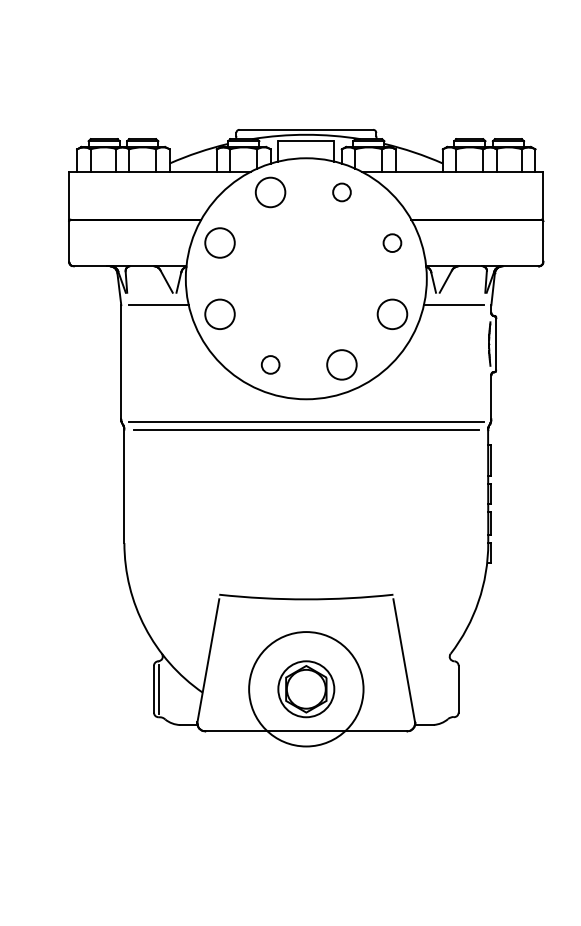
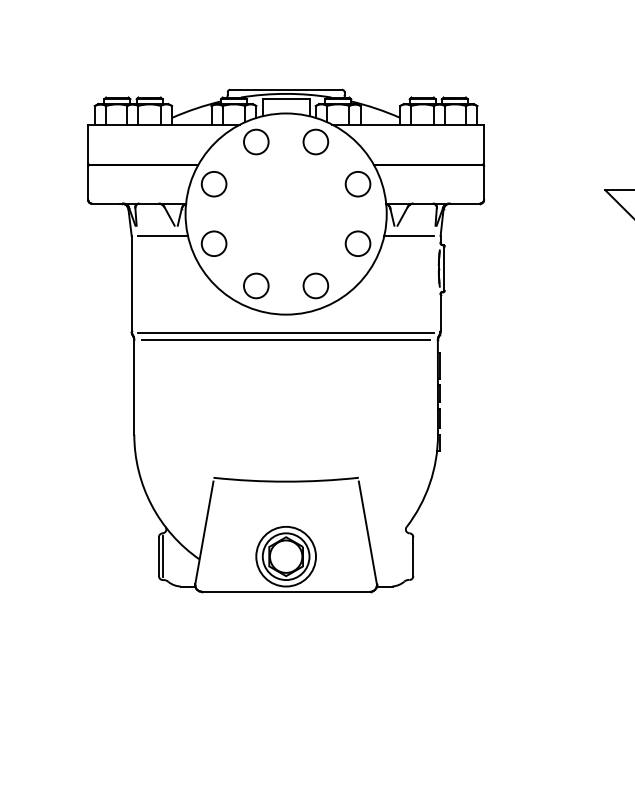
circle: (341, 191) -> (315, 141), size x1.67
circle: (391, 243) -> (357, 184), size x1.67
circle: (270, 364) -> (256, 285), size x1.67
circle: (306, 689) -> (286, 556), size x0.62

